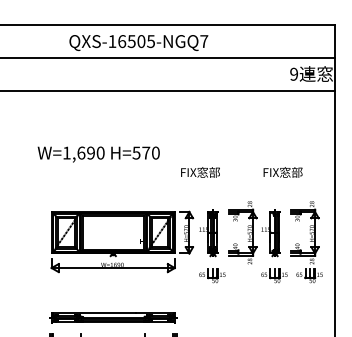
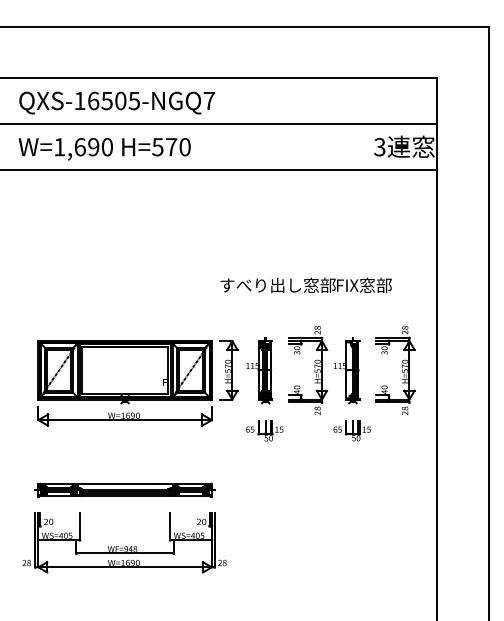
text: (138, 42) -> (116, 102), moved
text: (293, 74) -> (379, 147), 9 -> 3
text: (98, 154) -> (104, 149), moved
text: (221, 172) -> (277, 285), FIX窓部 -> すべり出し窓部
part: (309, 275) -> (401, 430), removed

